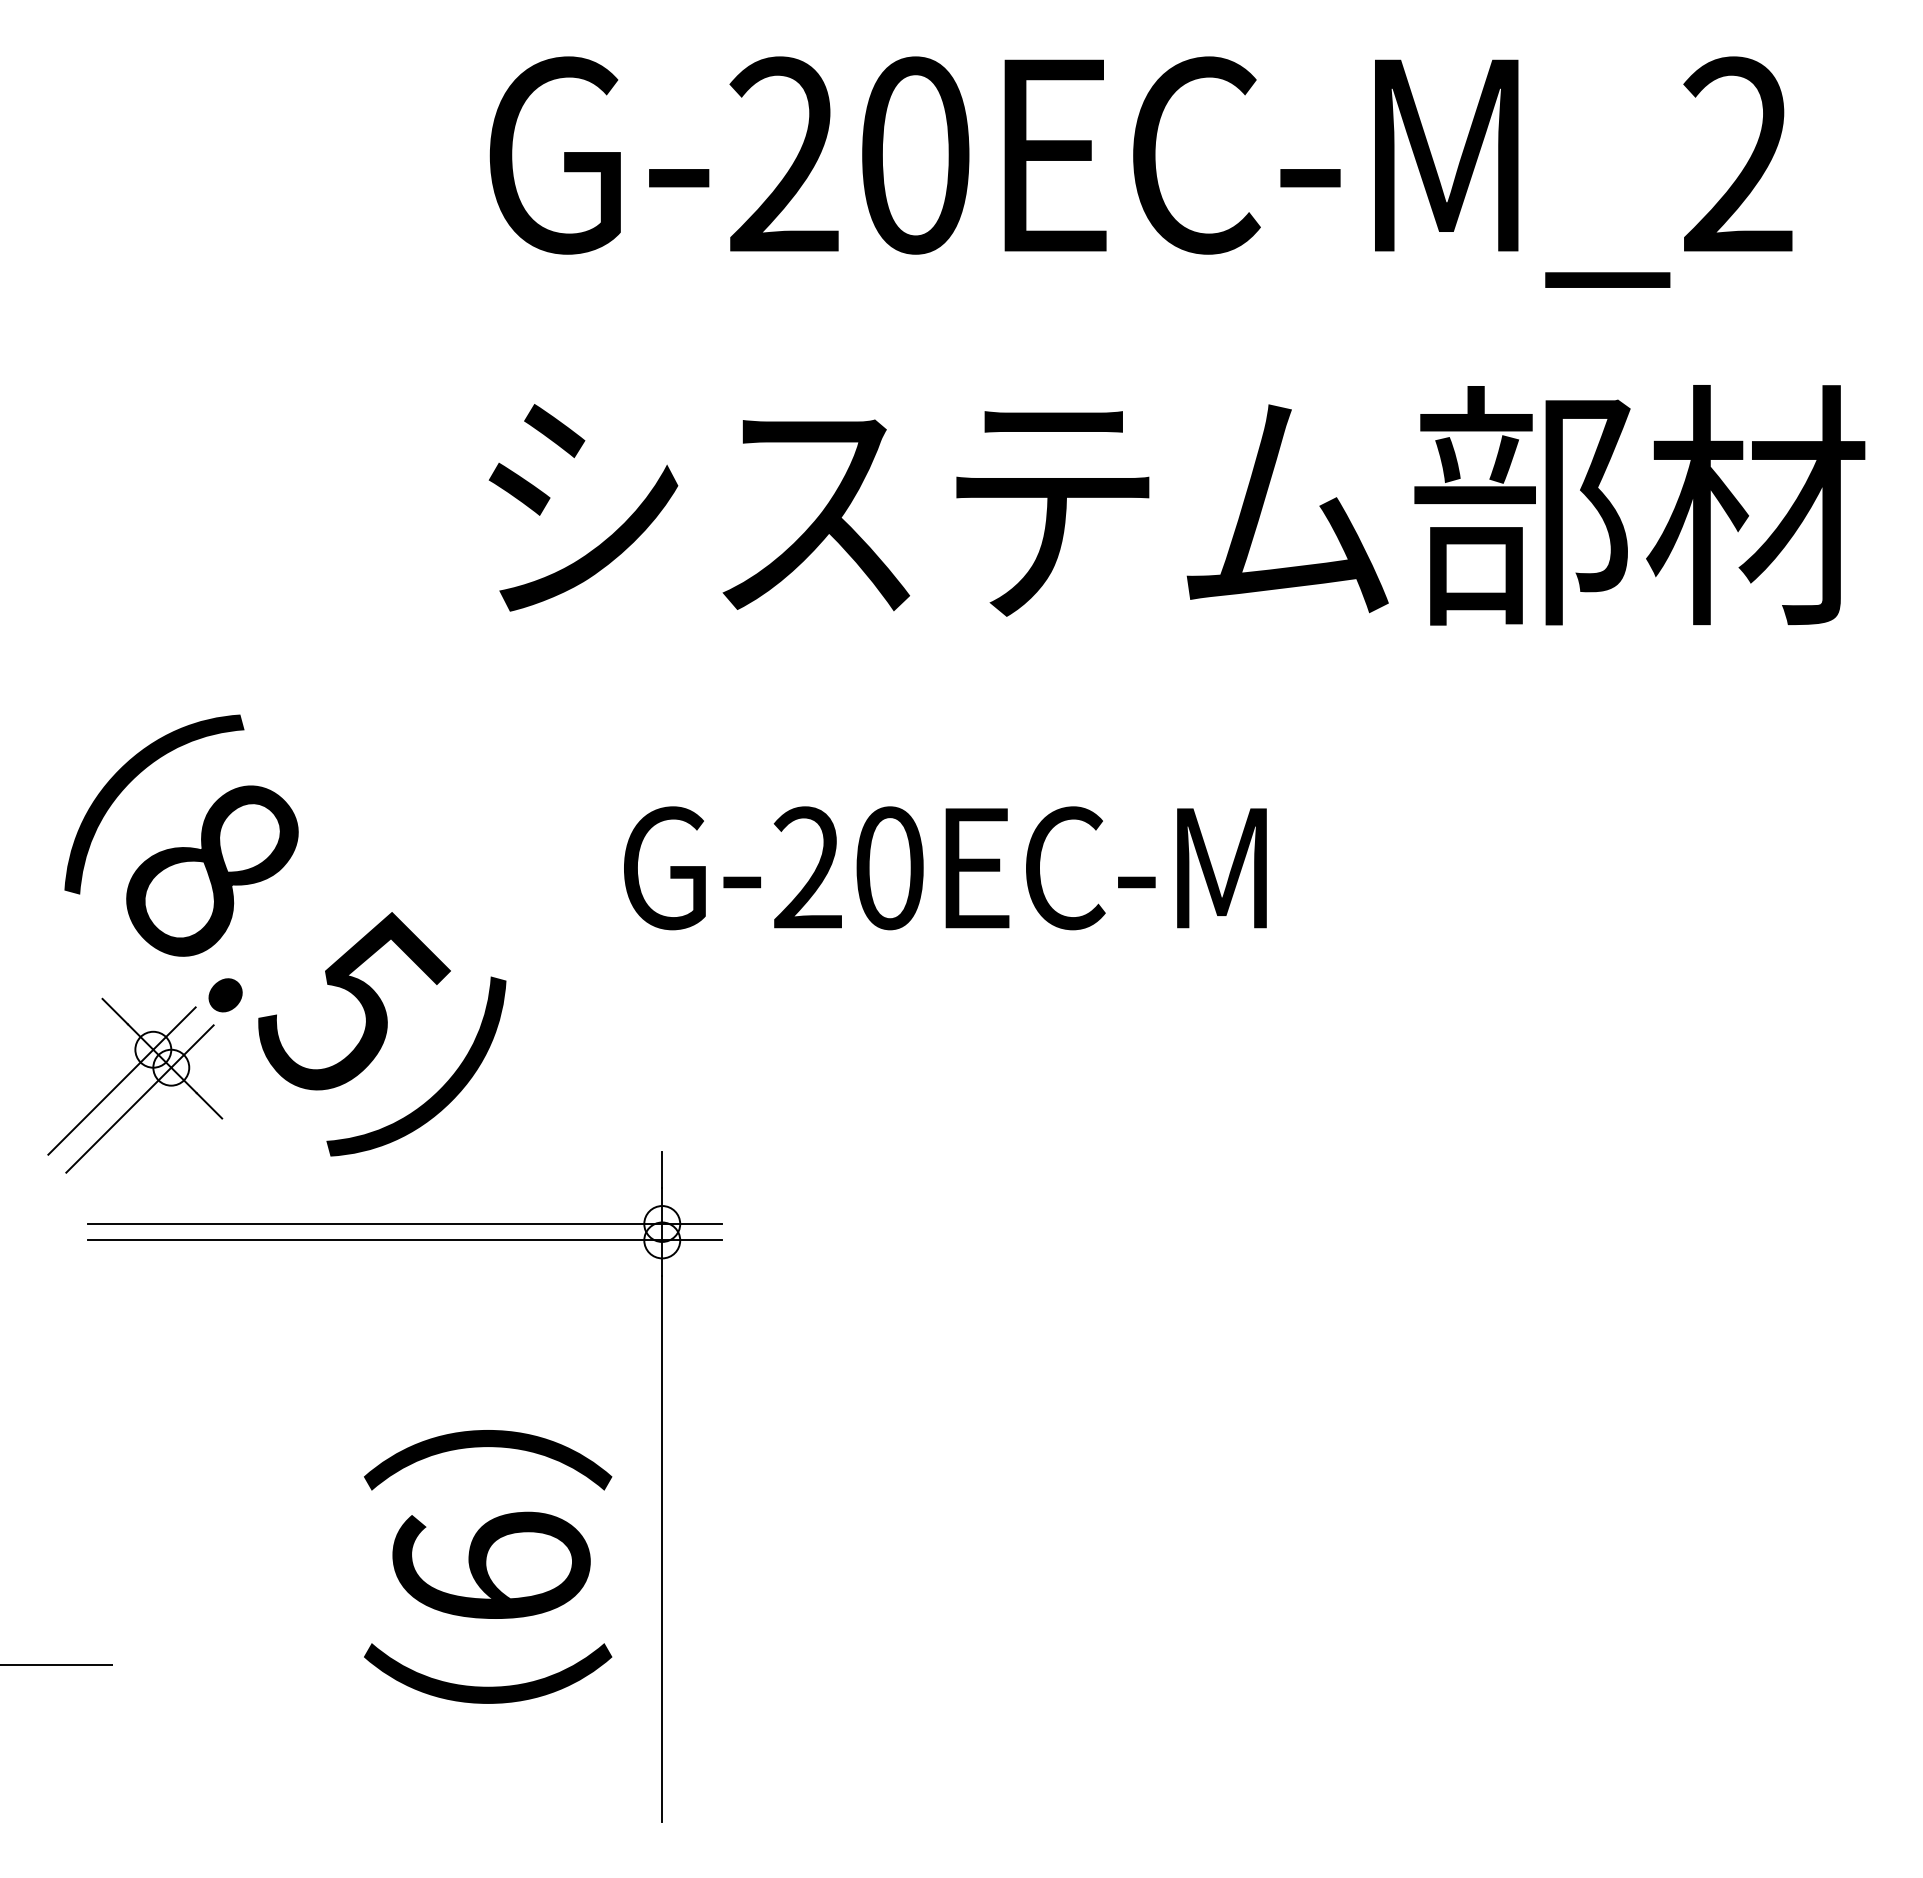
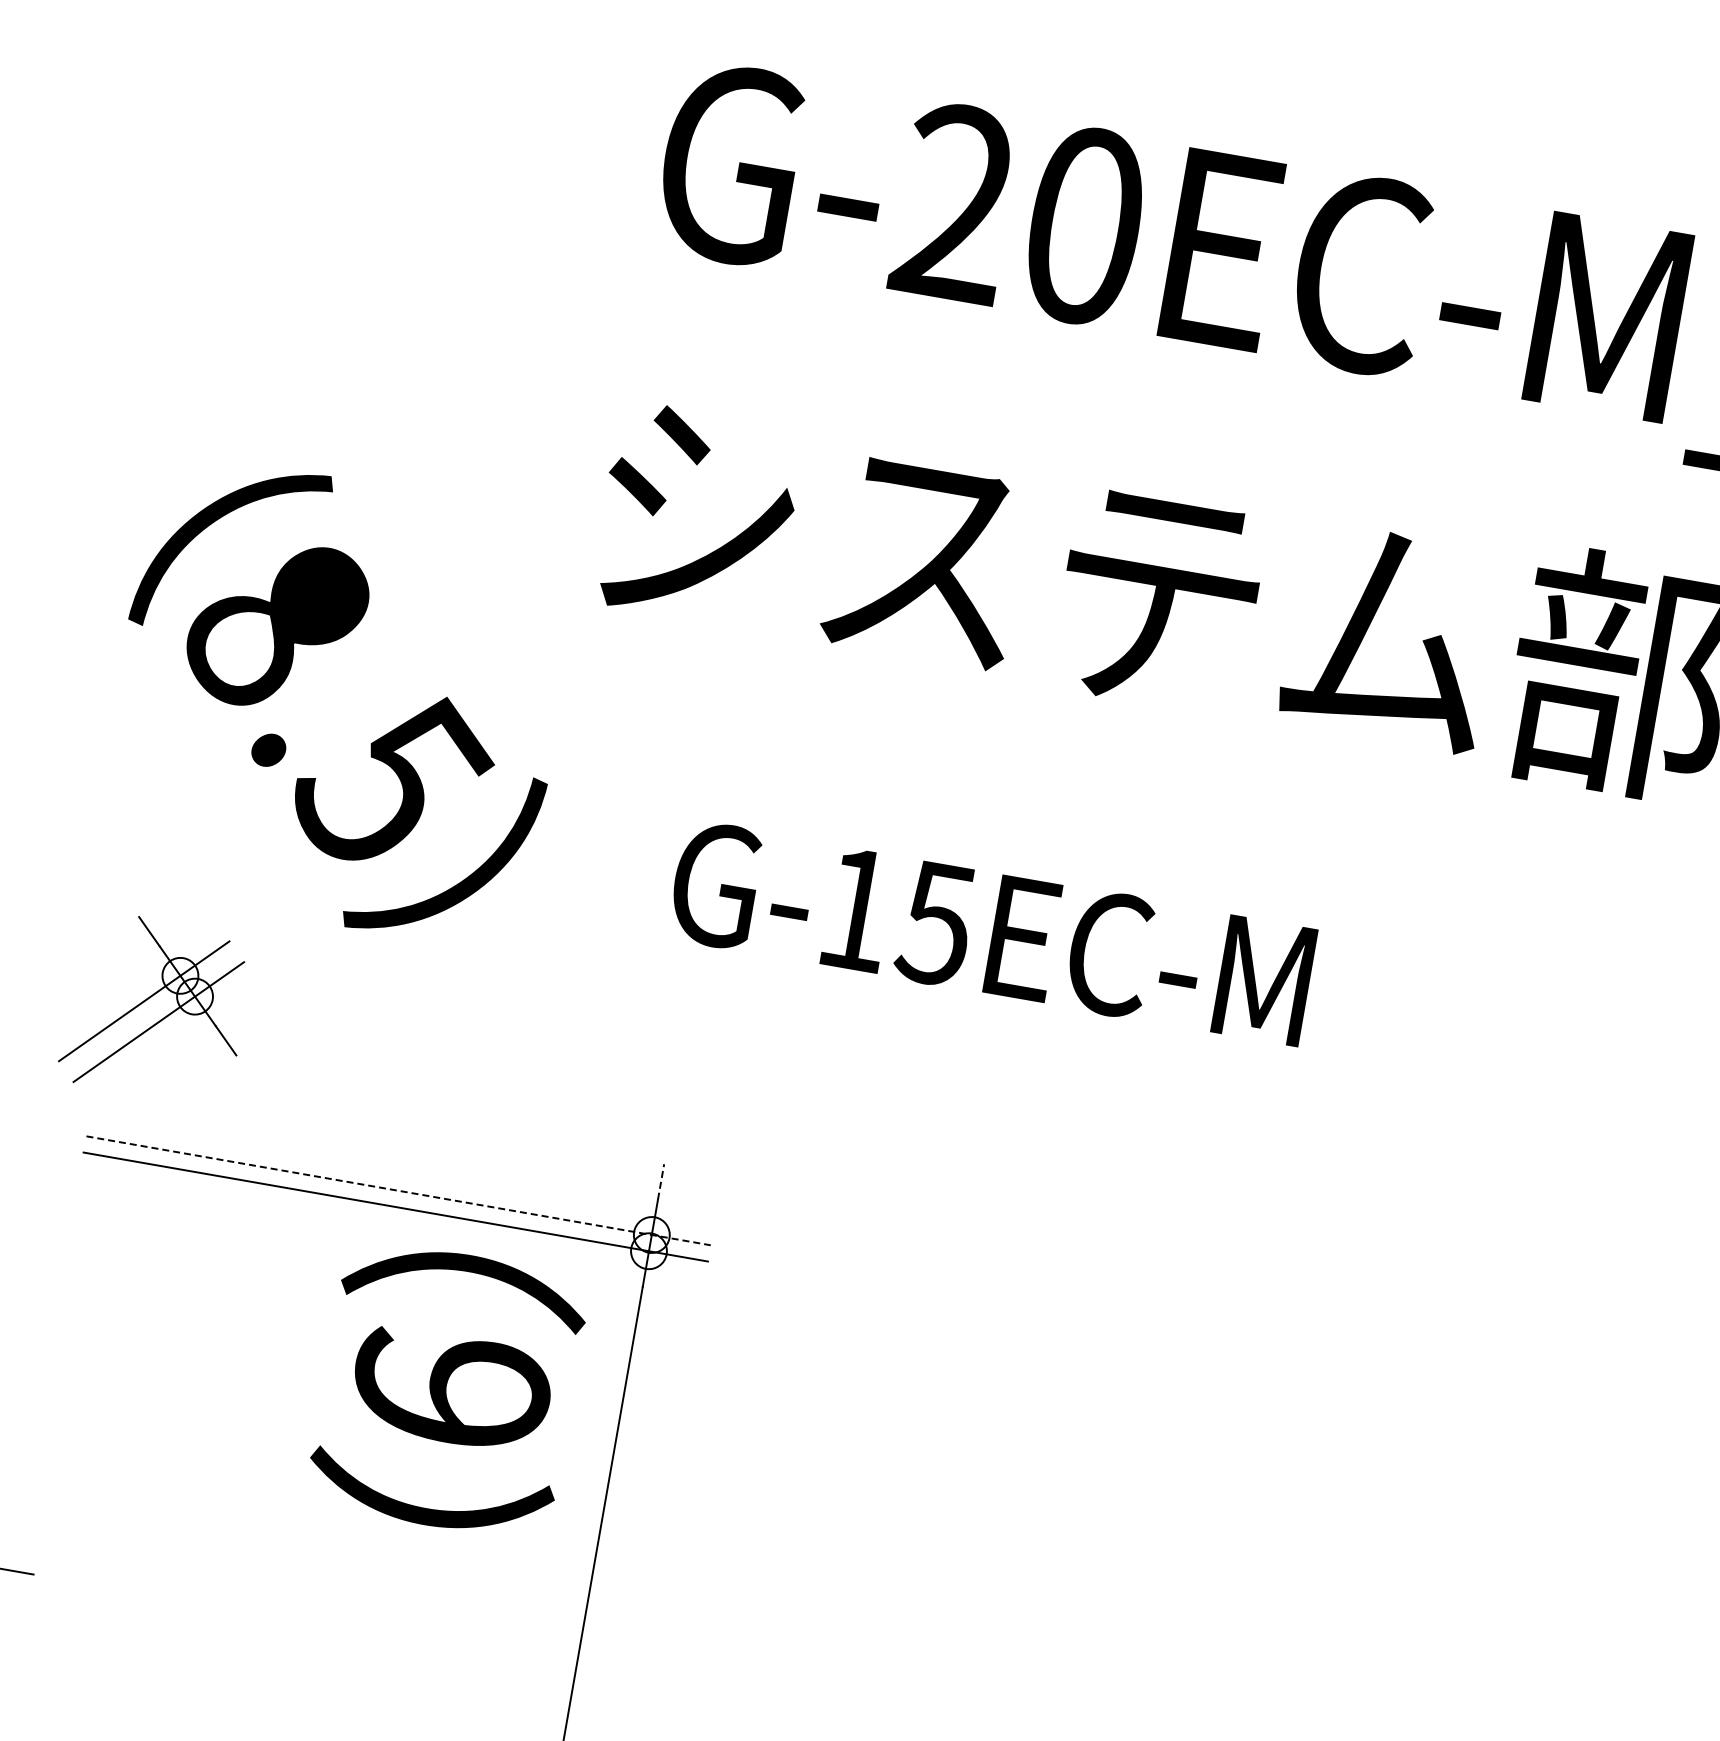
text: (848, 868) -> (896, 916), G-20EC-M -> G-15EC-M
text: (285, 935) -> (338, 701), moved
line: (662, 1170) -> (661, 1182), solid -> dashed
line: (405, 1223) -> (398, 1190), solid -> dashed
text: (488, 1566) -> (448, 1389), moved

